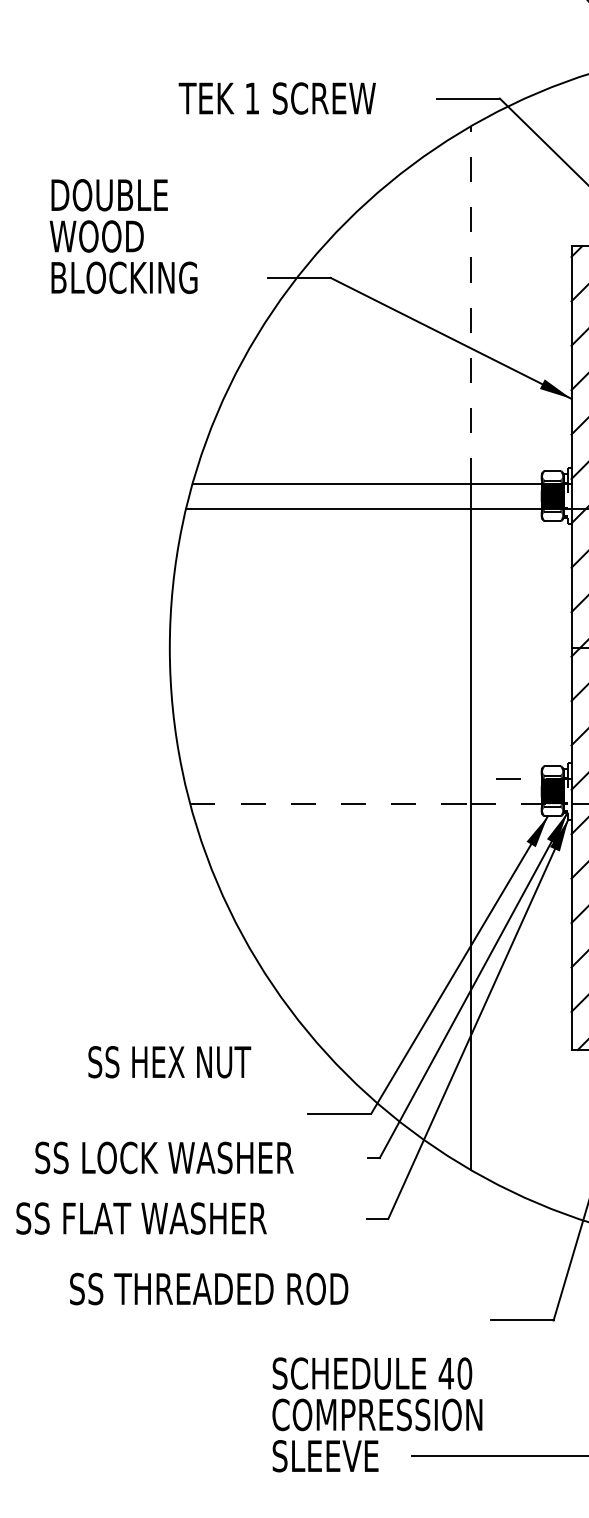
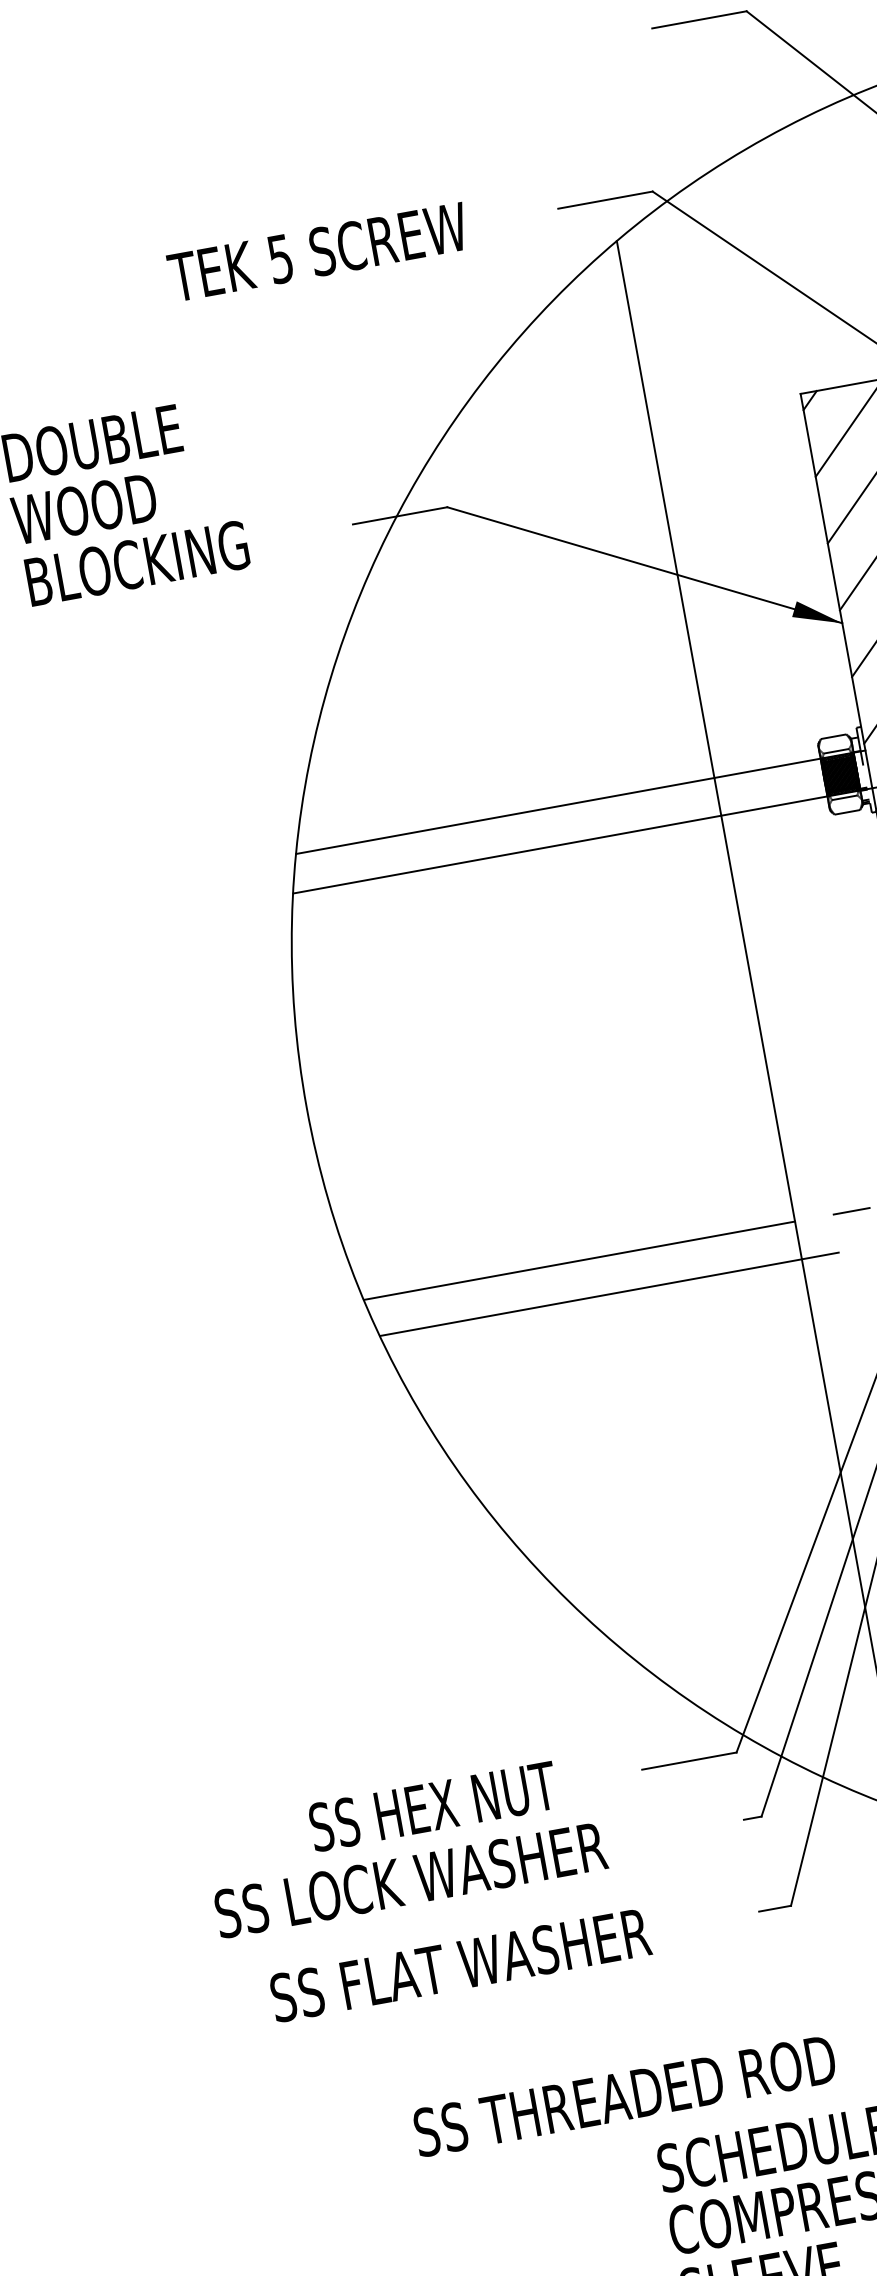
text: (252, 98) -> (280, 258), 1 -> 5
line: (471, 304) -> (666, 508), dashed -> solid
line: (327, 778) -> (579, 1260), added
line: (331, 803) -> (592, 1296), dashed -> solid
text: (169, 1062) -> (433, 1807), moved
text: (164, 1157) -> (410, 1879), moved
text: (141, 1218) -> (460, 1965), moved
text: (209, 1288) -> (625, 2095), moved

